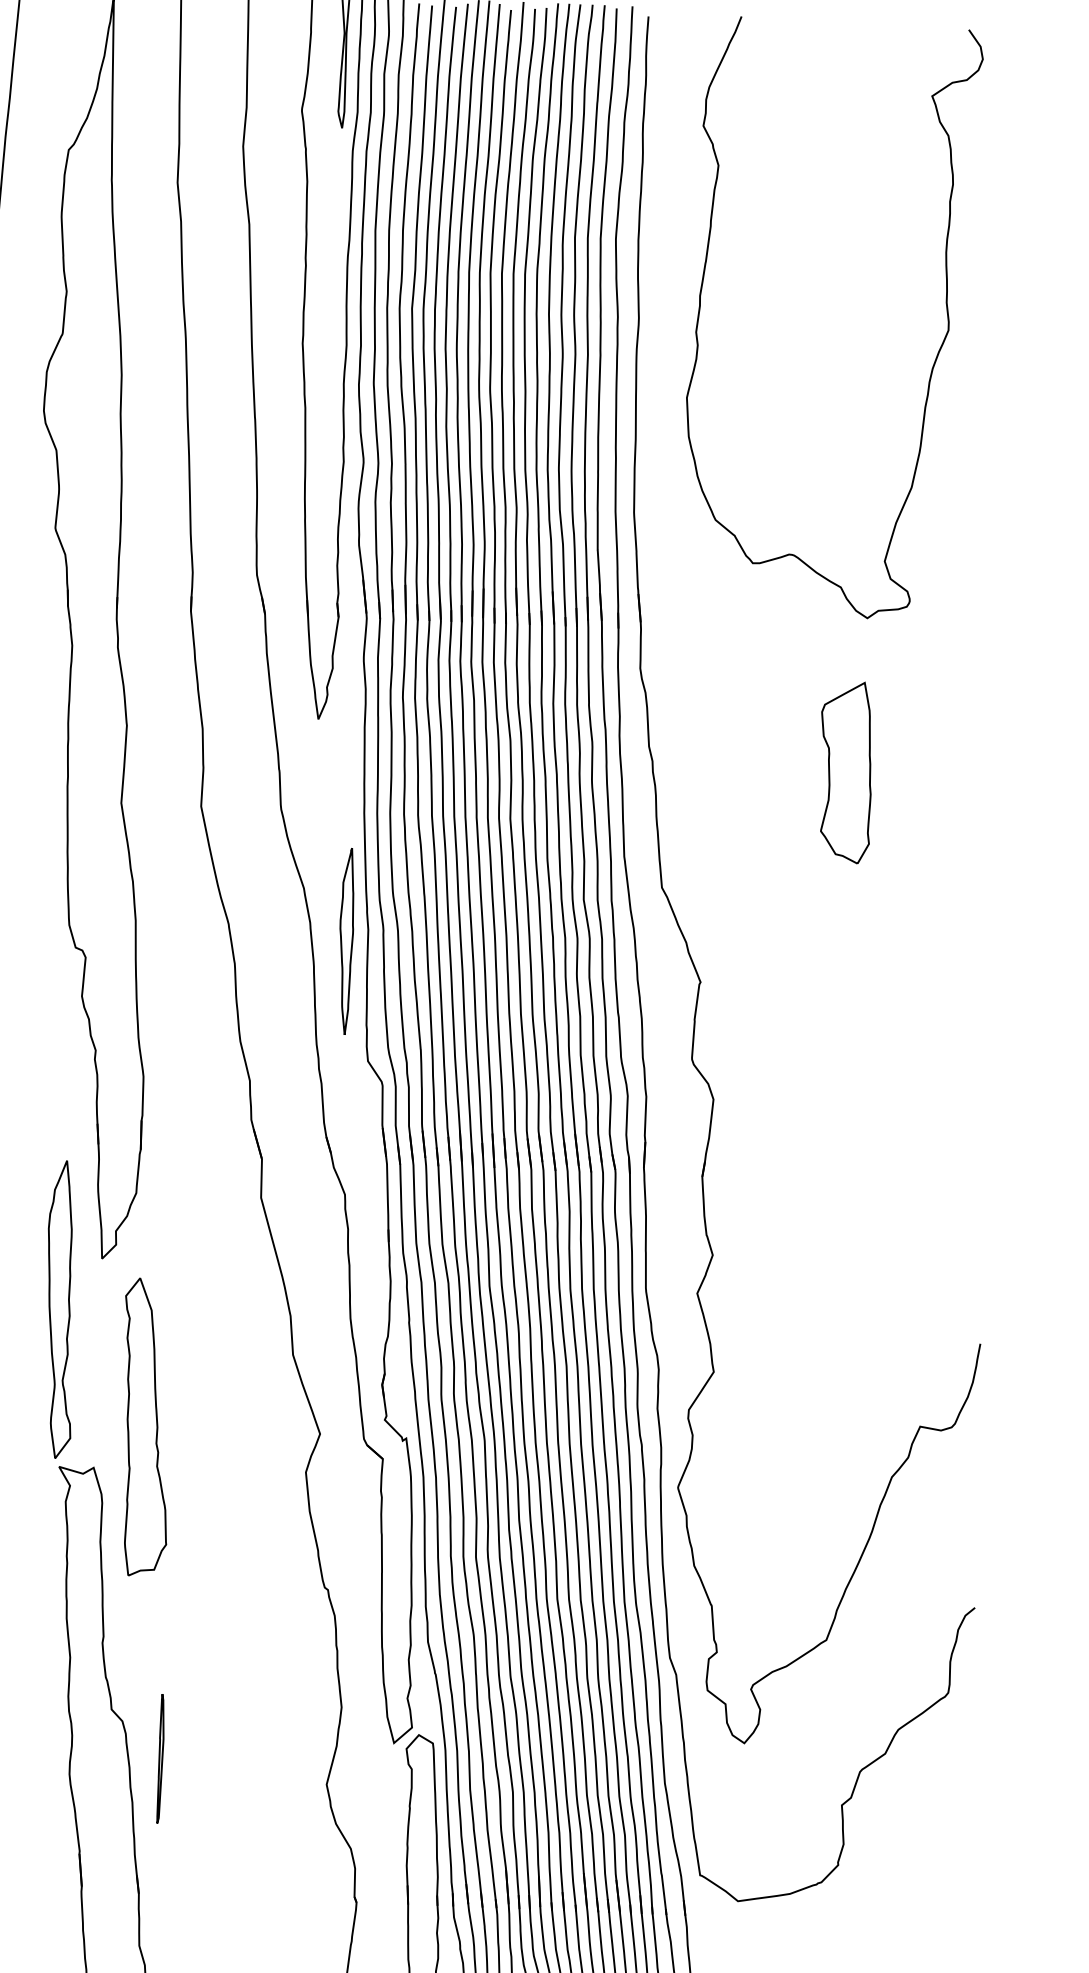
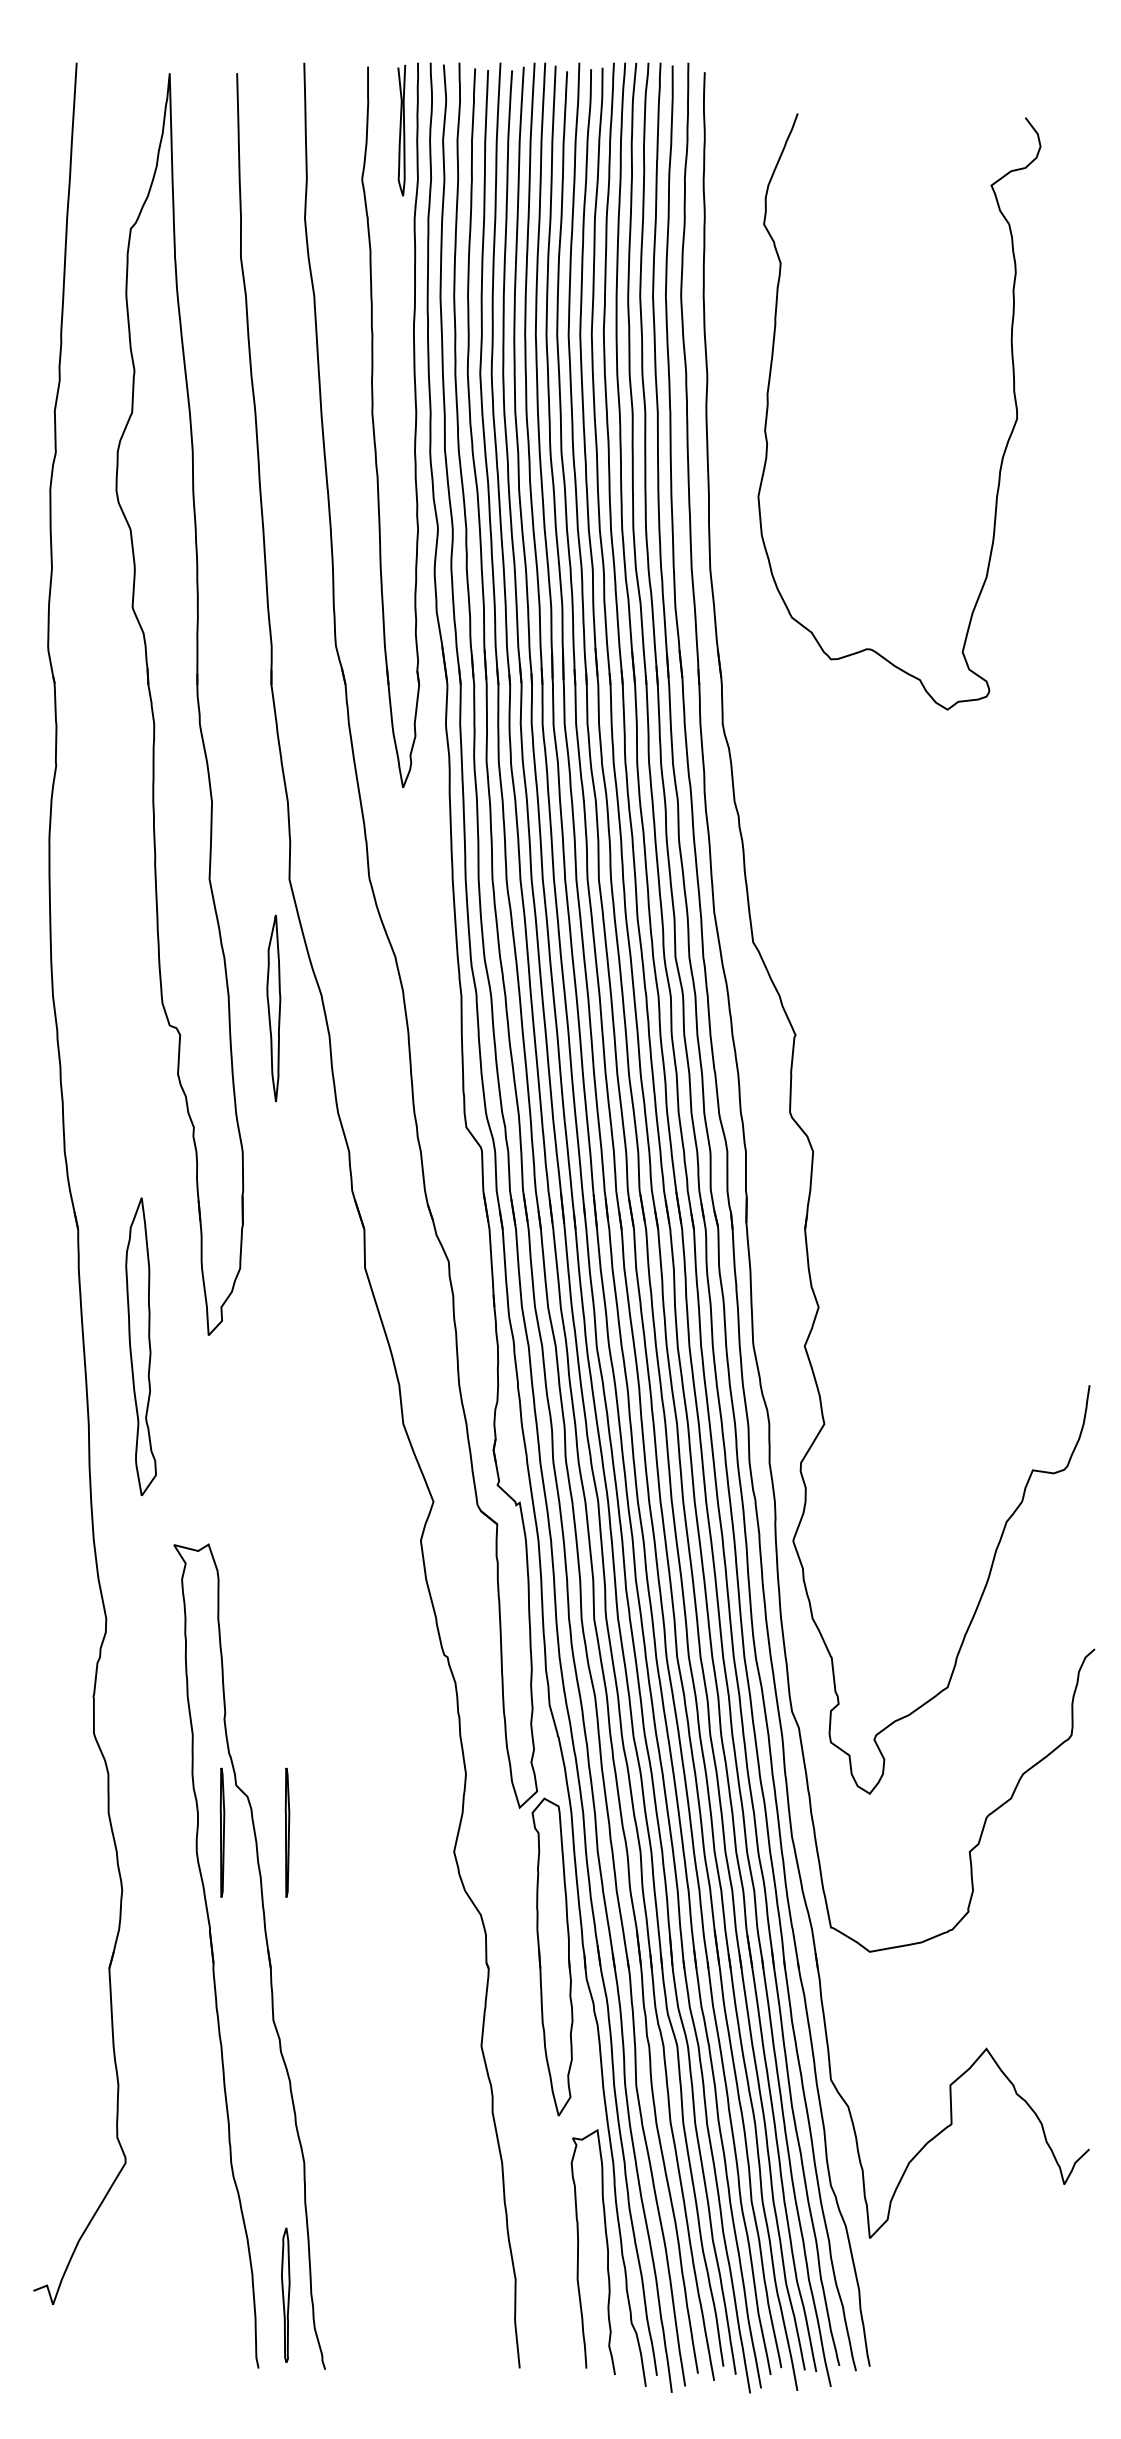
curve: (935, 357) -> (1005, 446), moved
part: (846, 772) -> (932, 819), removed
part: (345, 941) -> (273, 1008), moved
part: (59, 1309) -> (140, 1346), moved
part: (146, 1426) -> (259, 1501), removed
part: (96, 1756) -> (222, 1832), added

